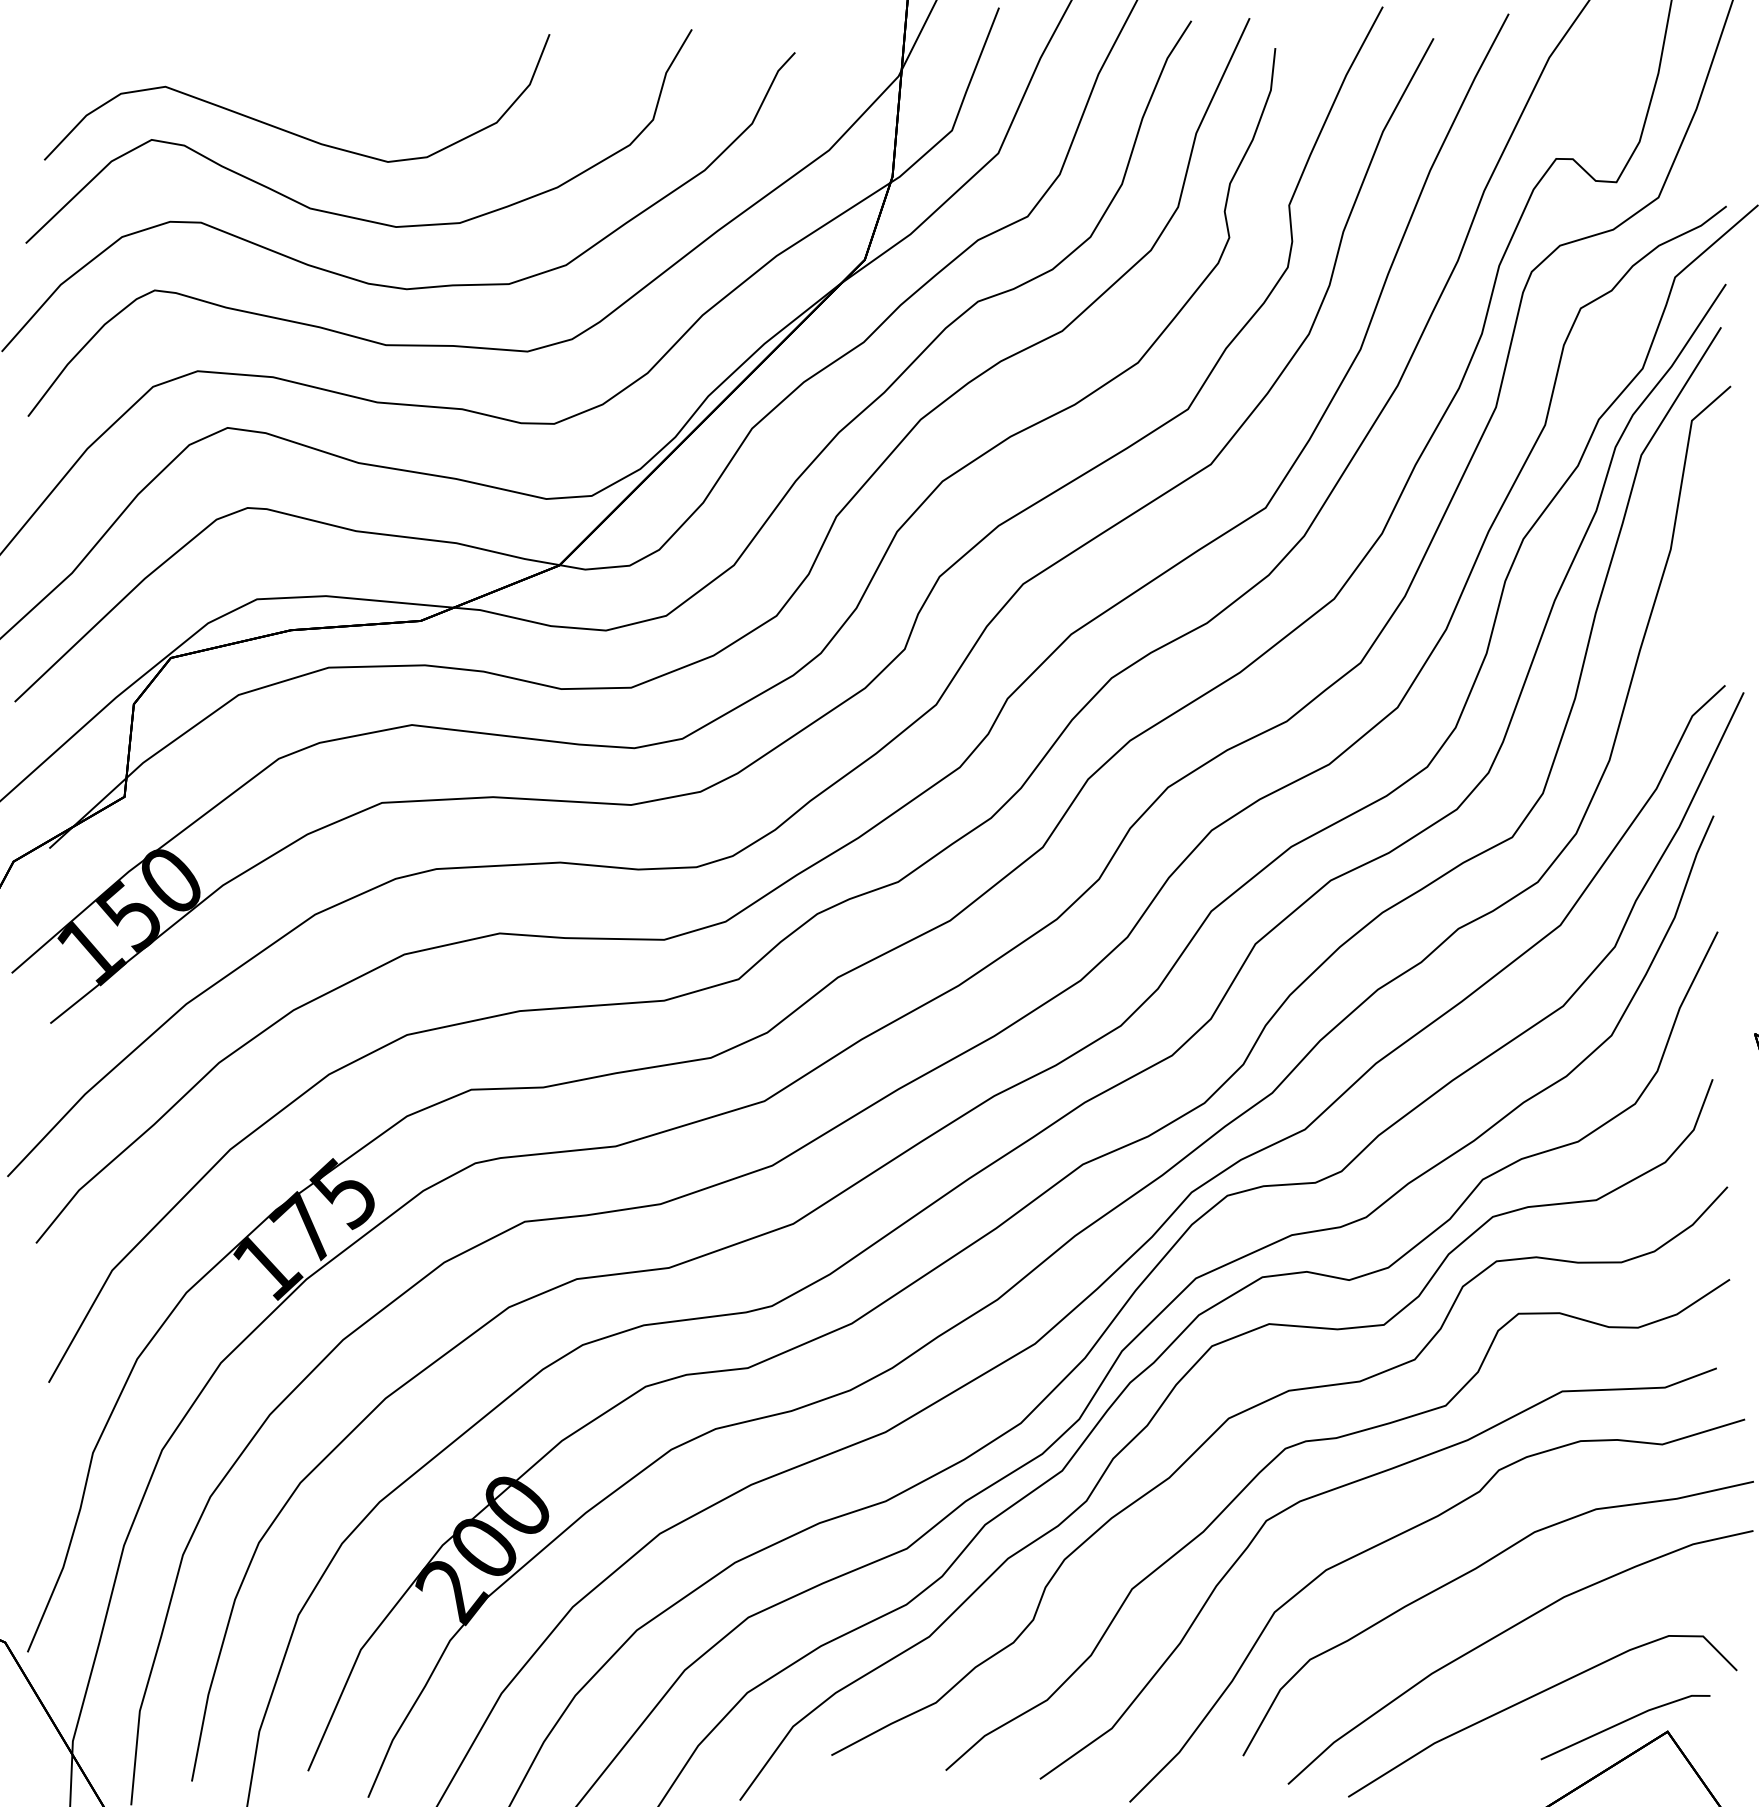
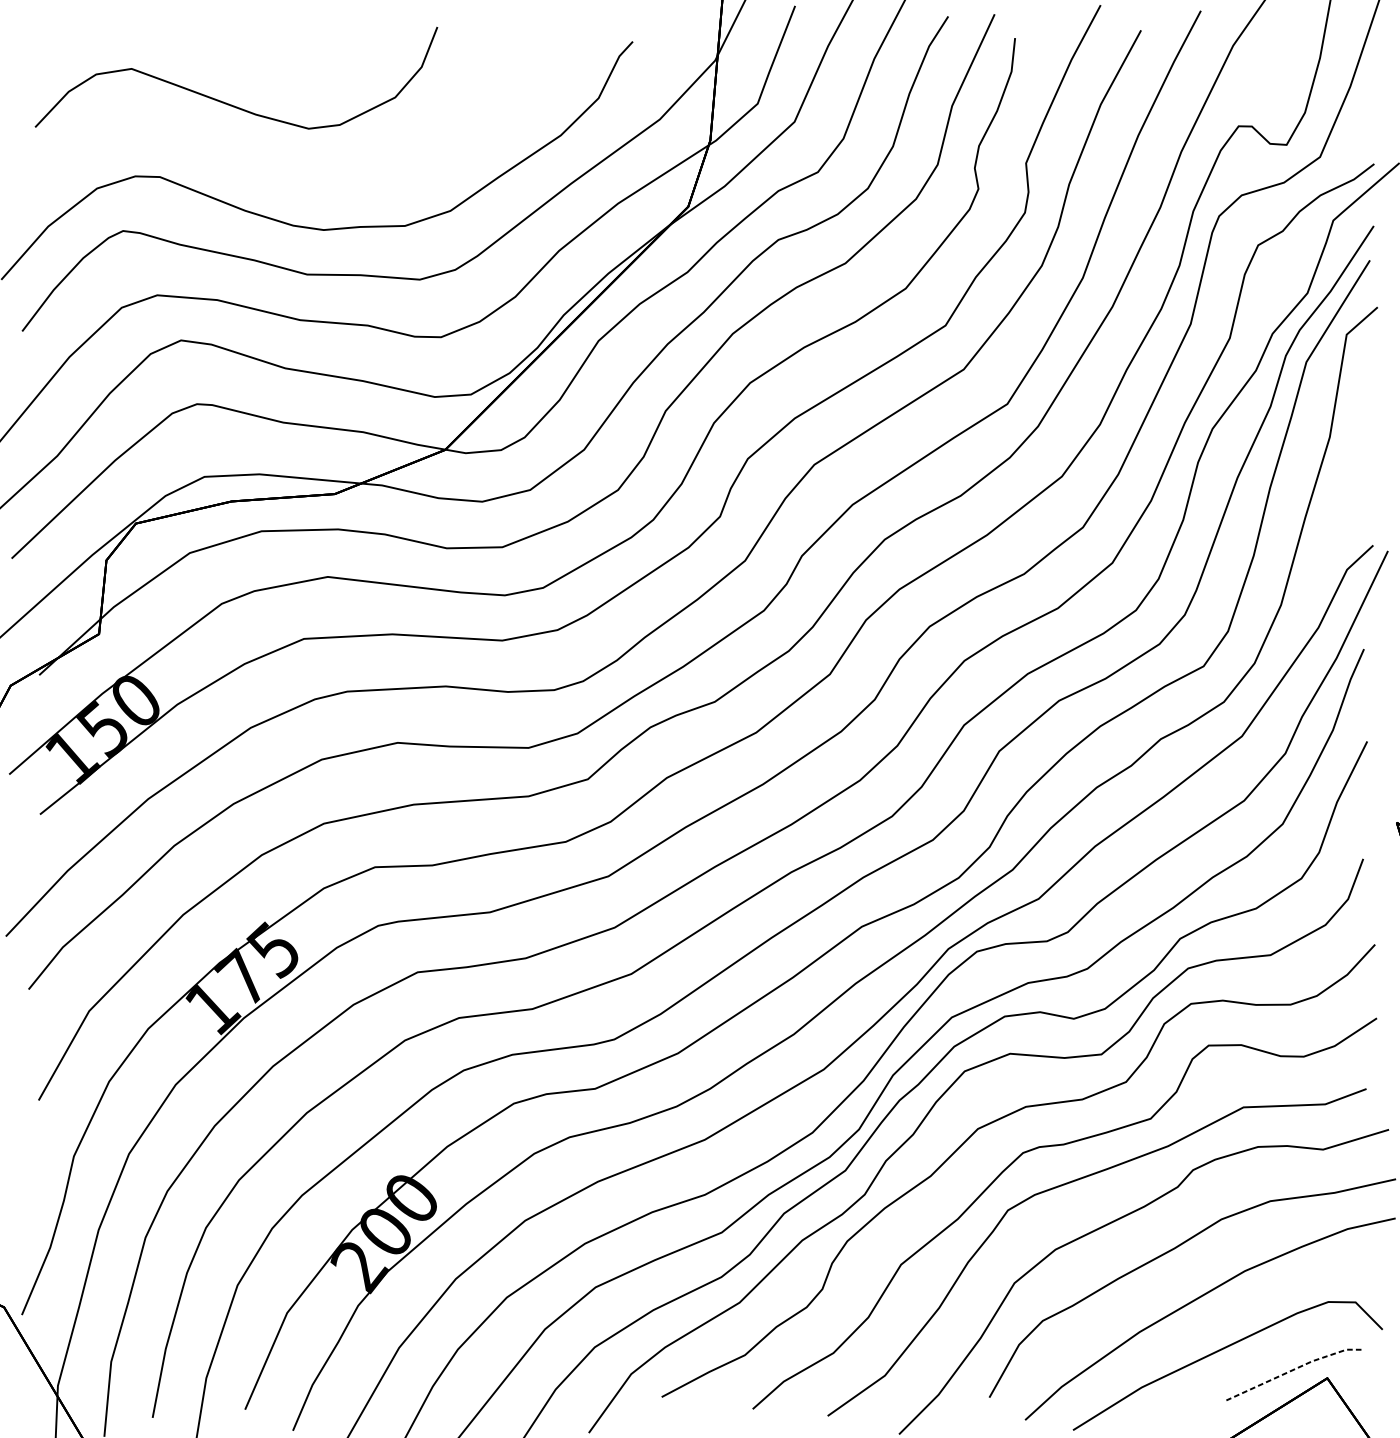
curve: (339, 213) -> (270, 169), removed
line: (1625, 1721) -> (1293, 1370), solid -> dashed

